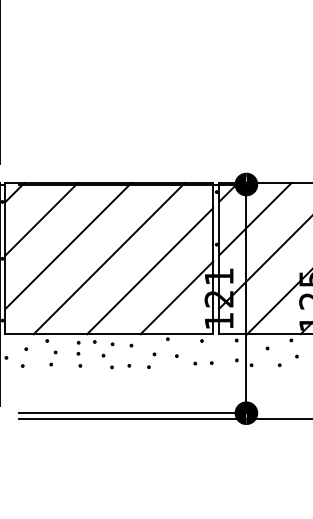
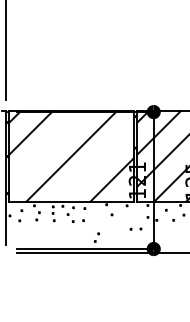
line: (67, 245) -> (46, 148), removed
line: (149, 270) -> (95, 163), removed
part: (150, 360) -> (96, 237), moved
part: (202, 362) -> (135, 228), moved

